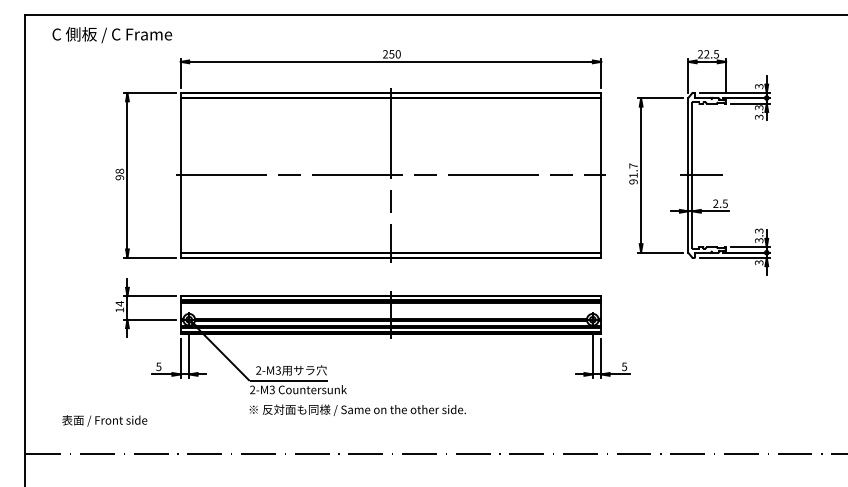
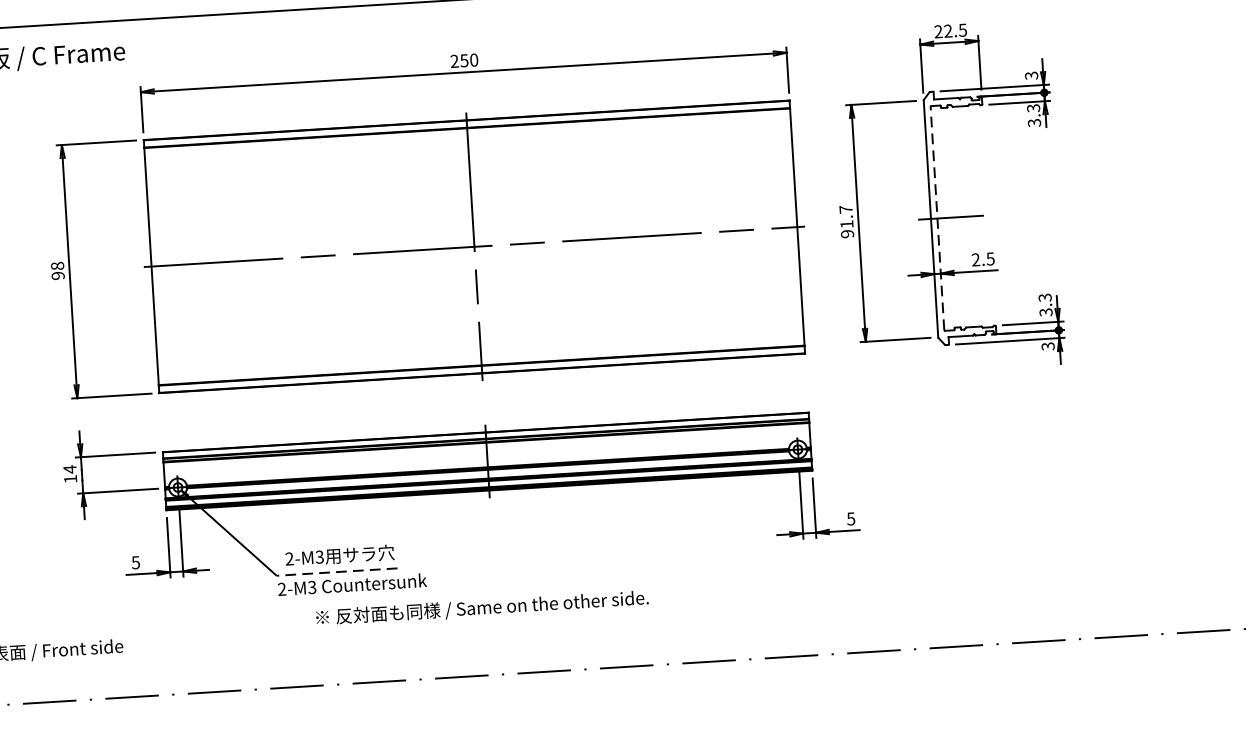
line: (692, 175) -> (937, 218), solid -> dashed
line: (288, 380) -> (336, 571), solid -> dashed
text: (357, 409) -> (481, 607), moved

